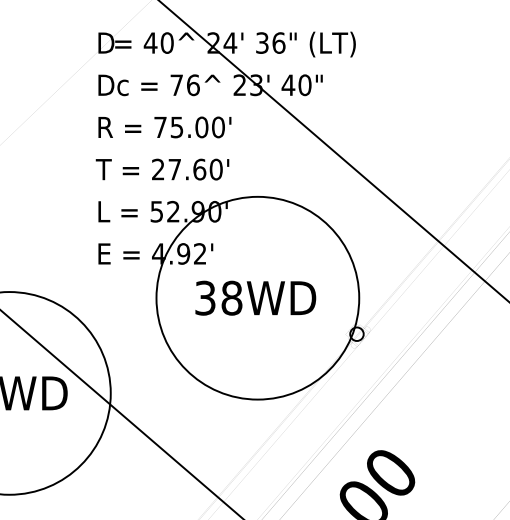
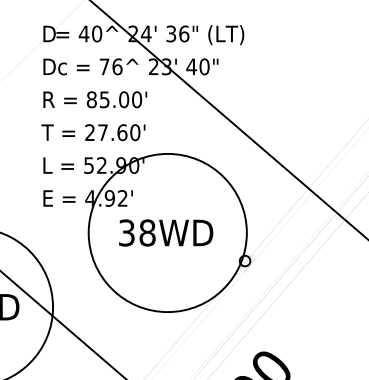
text: (160, 127) -> (91, 99), 75.00' -> 85.00'

